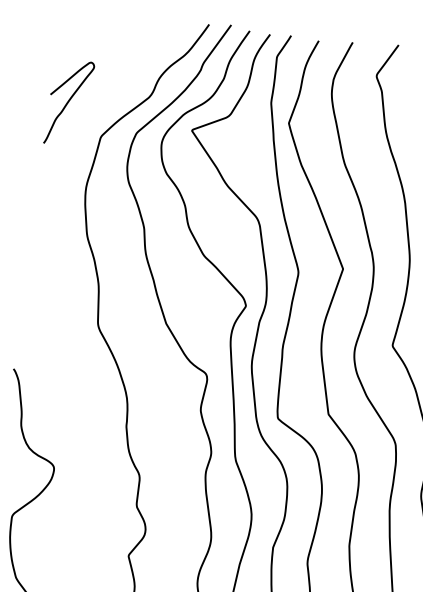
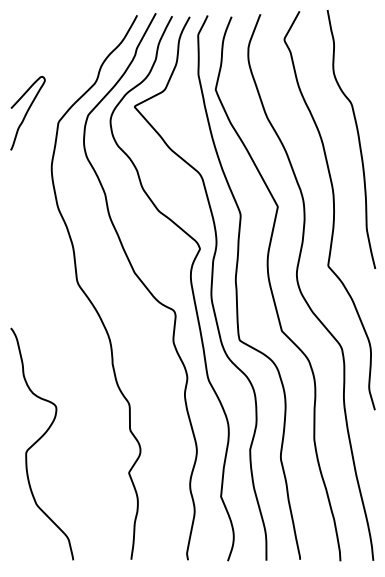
curve: (68, 103) -> (27, 113), moved

